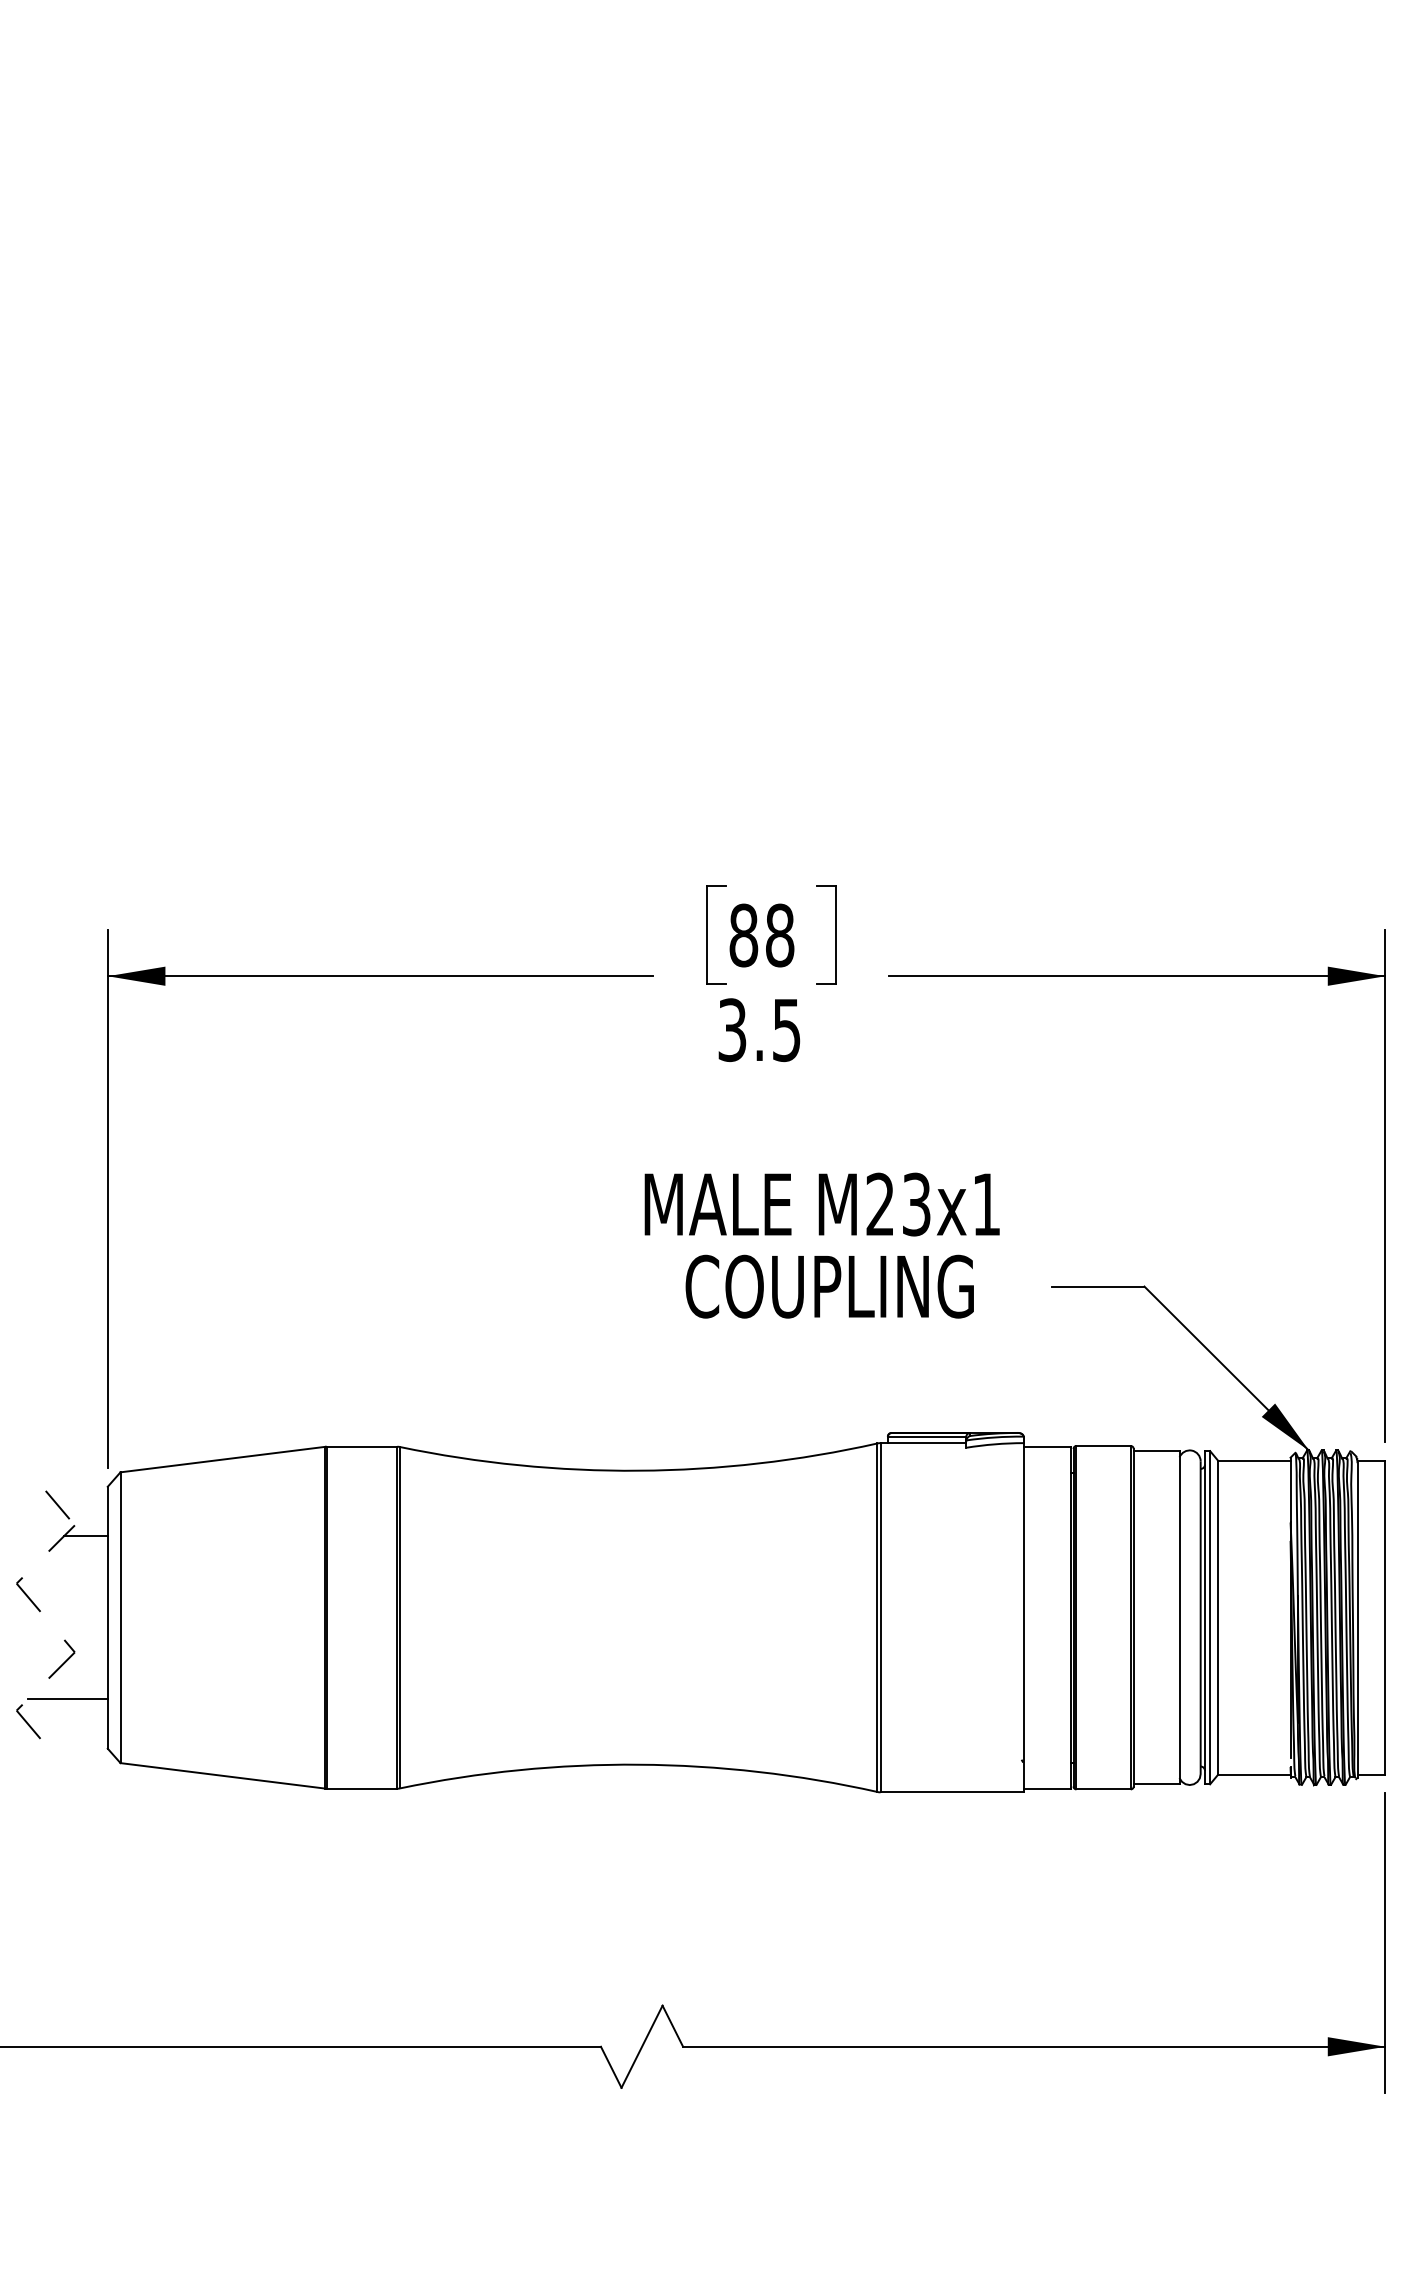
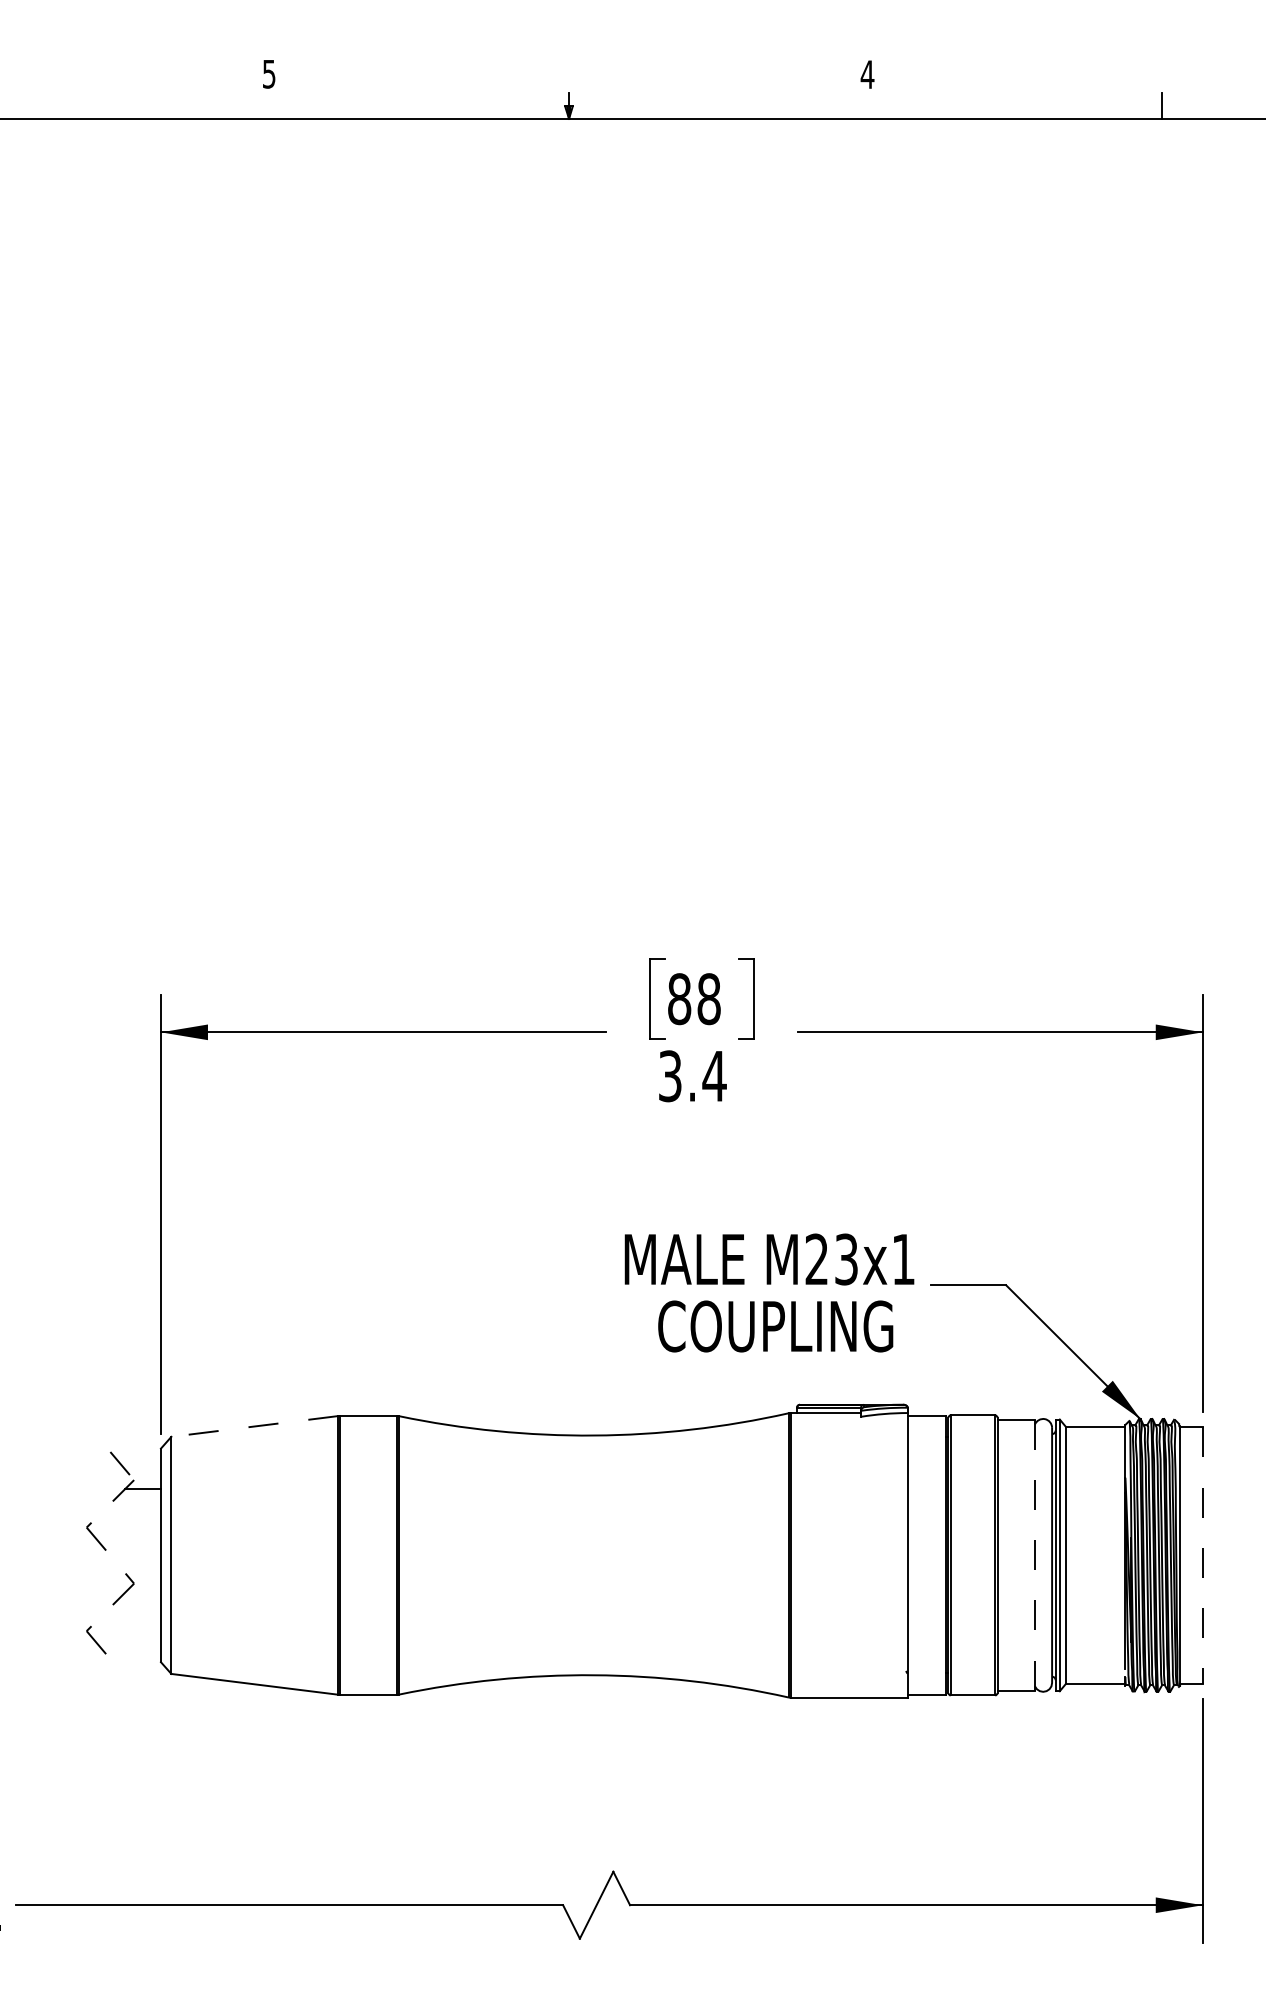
text: (786, 1030) -> (714, 1076), 3.5 -> 3.4
text: (822, 1245) -> (769, 1292), moved
line: (222, 1459) -> (254, 1426), solid -> dashed
line: (1179, 1617) -> (1034, 1555), solid -> dashed
line: (1385, 1617) -> (1202, 1555), solid -> dashed
line: (67, 1698) -> (128, 1621), removed

